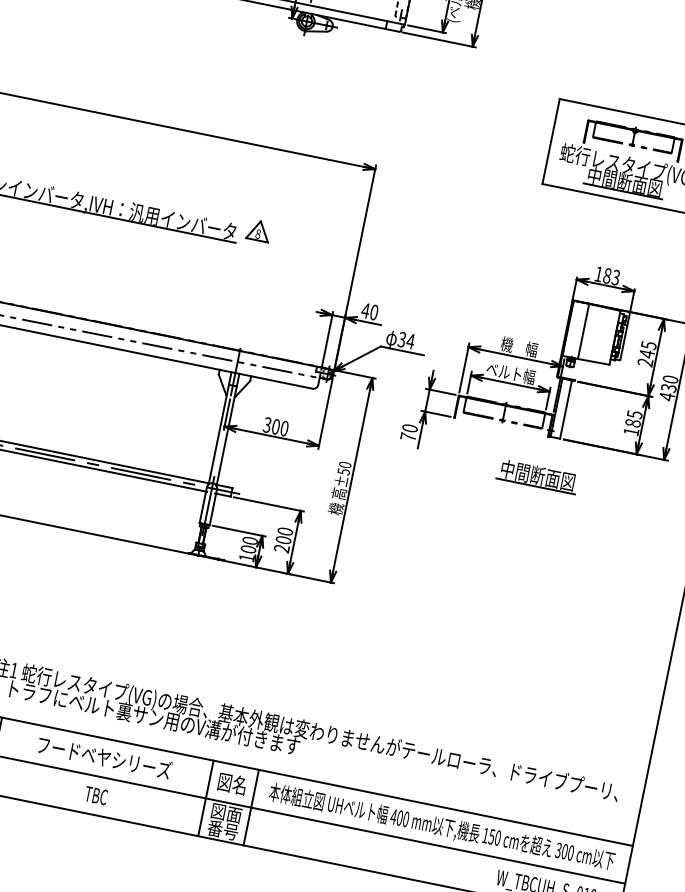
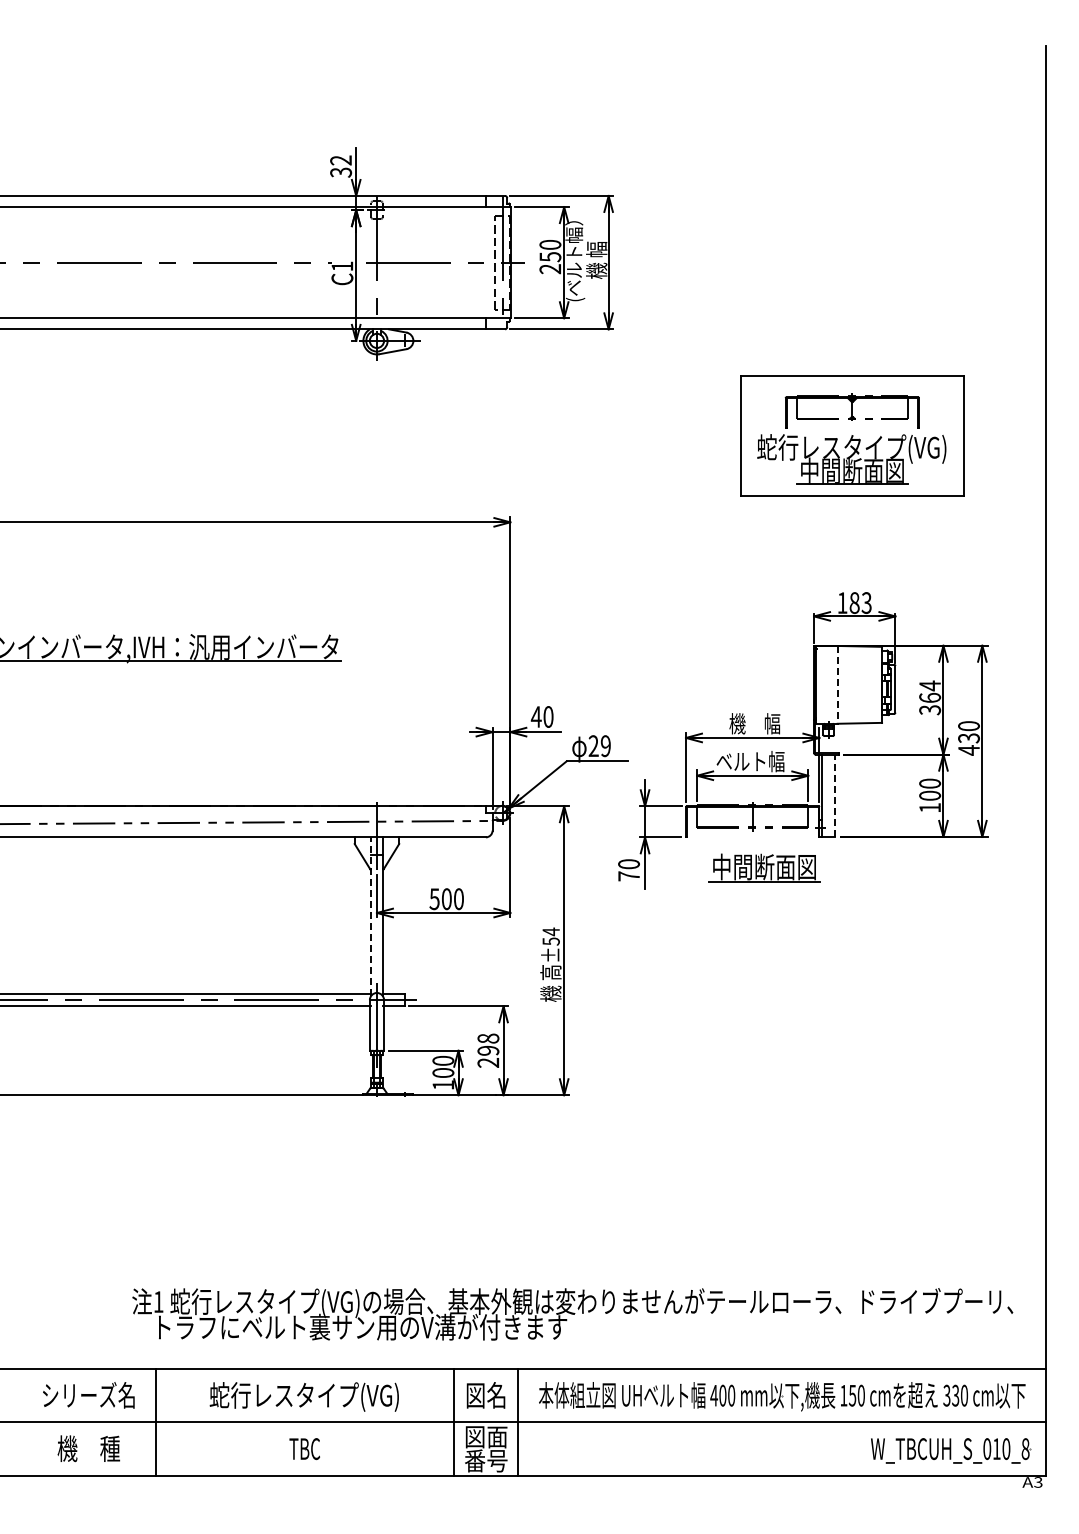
part: (258, 230) -> (369, 637), removed
line: (583, 331) -> (837, 684), solid -> dashed
text: (406, 340) -> (599, 746), 34 -> 29
text: (647, 353) -> (930, 697), 245 -> 364
line: (566, 409) -> (835, 795), solid -> dashed
text: (633, 418) -> (929, 789), 185 -> 100
text: (267, 424) -> (434, 898), 300 -> 500
line: (220, 428) -> (371, 916), solid -> dashed
text: (344, 464) -> (550, 931), ±50 -> ±54
part: (537, 475) -> (764, 867), moved
text: (284, 535) -> (488, 1044), 200 -> 298
text: (103, 758) -> (304, 1396), フードベヤシリーズ -> 蛇行レスタイプ(VG)
text: (564, 851) -> (955, 1395), 300 -> 330

